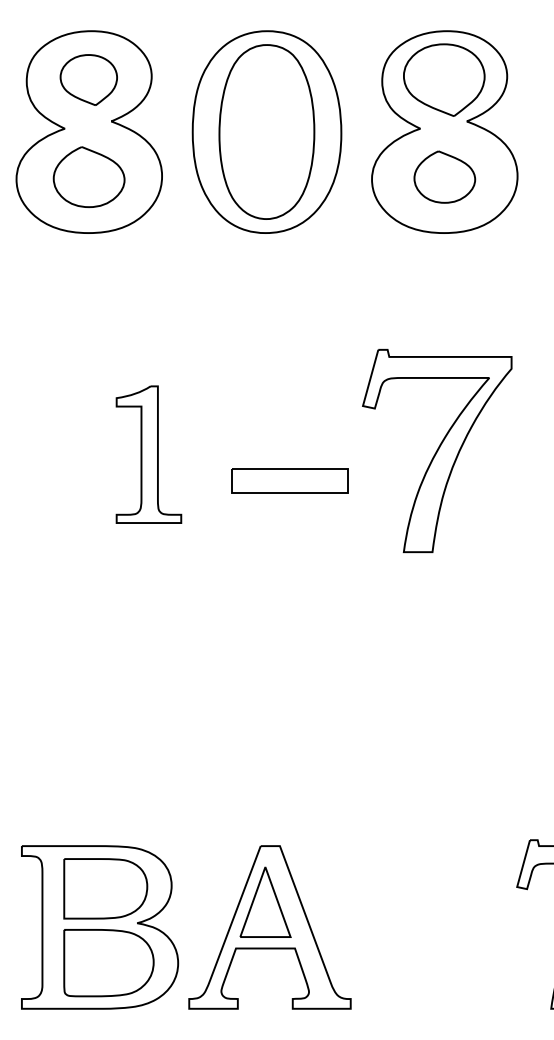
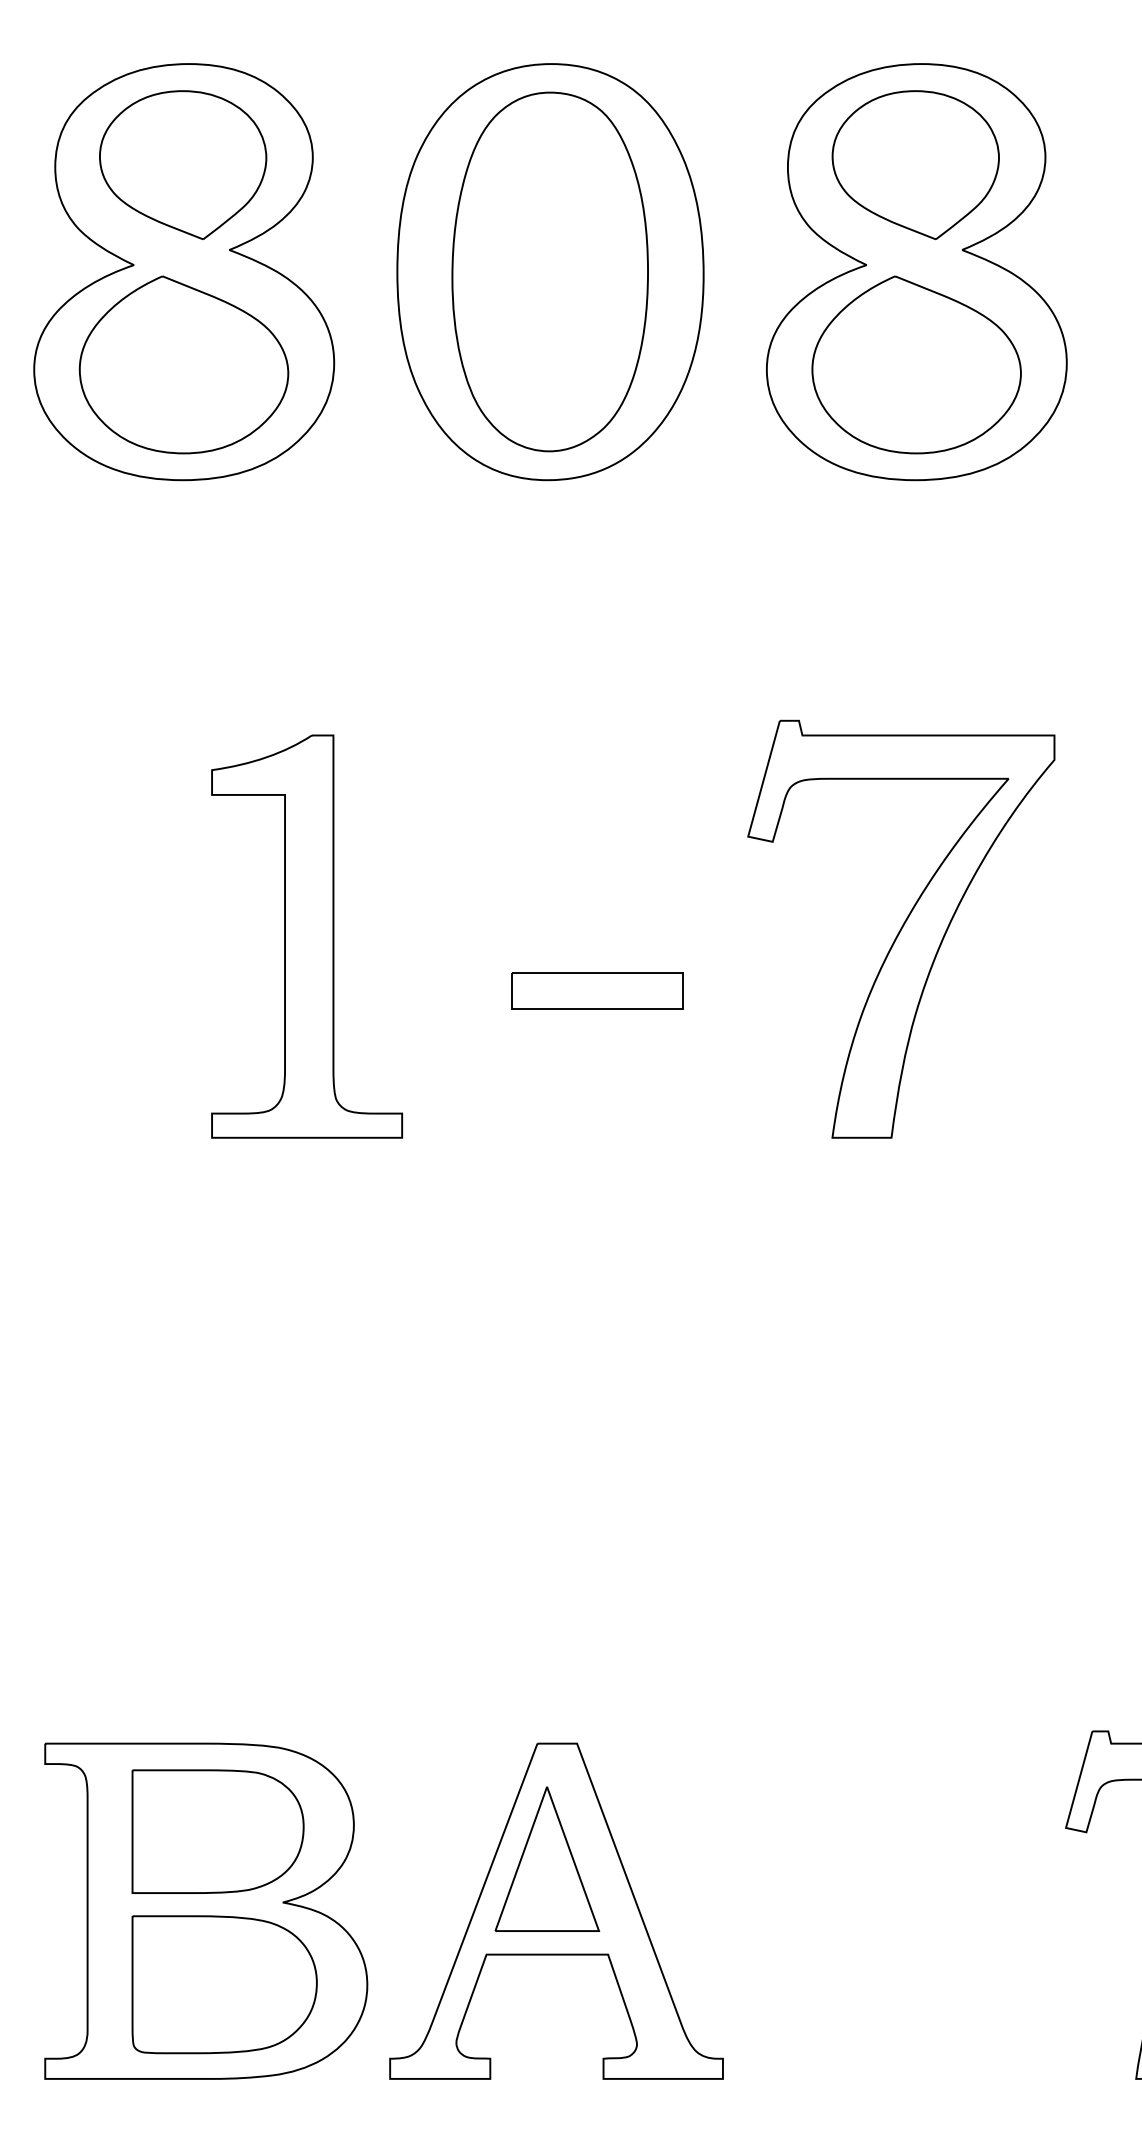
part: (88, 79) -> (182, 163), size x1.43
part: (88, 176) -> (182, 363), size x1.43
part: (444, 176) -> (916, 363), size x1.67
part: (148, 454) -> (306, 936), size x1.43
part: (289, 480) -> (596, 990), size x0.71

